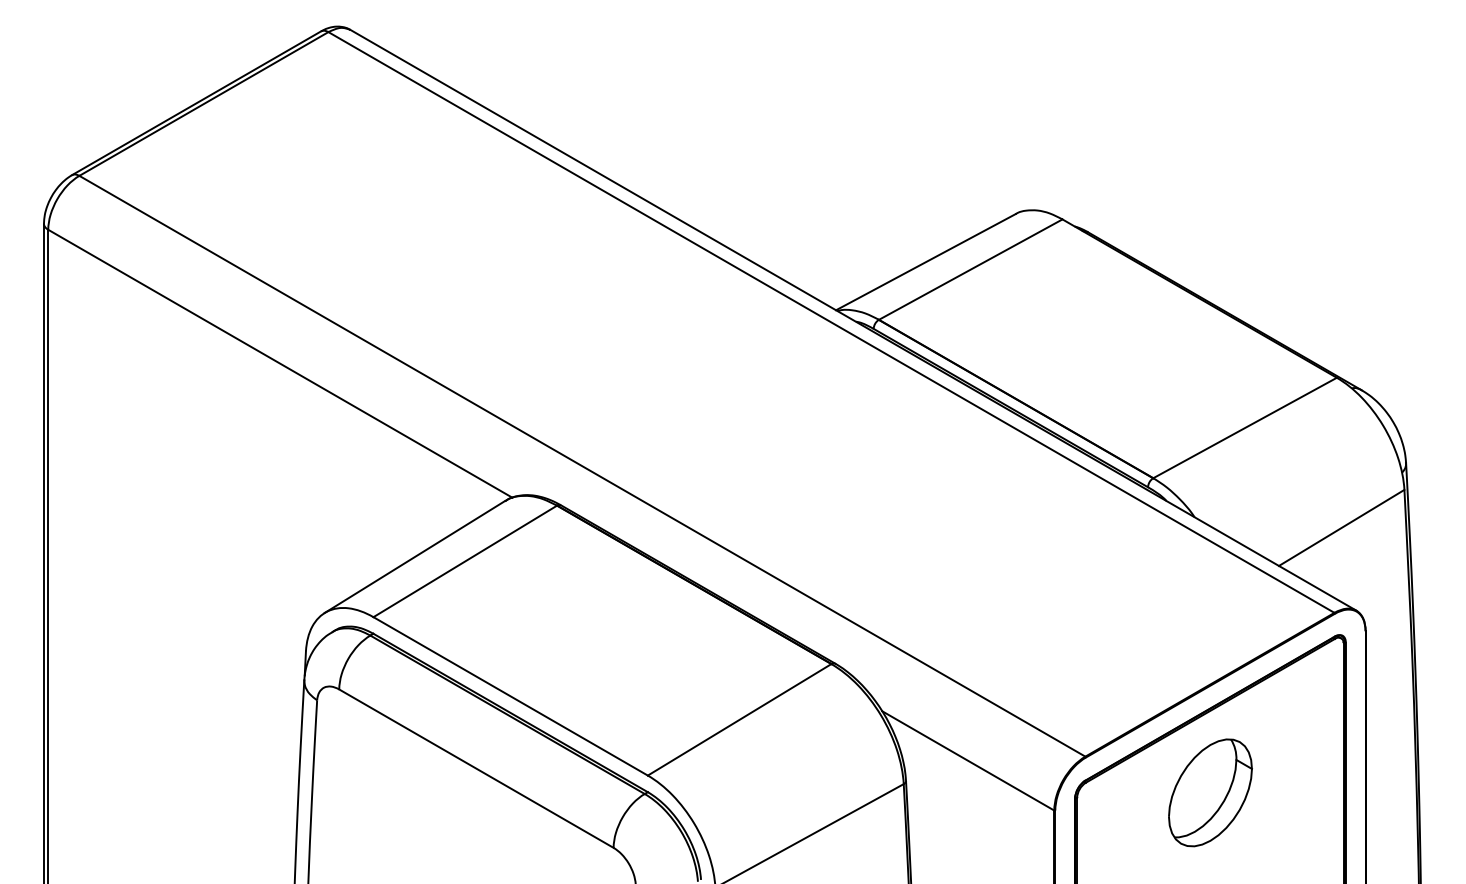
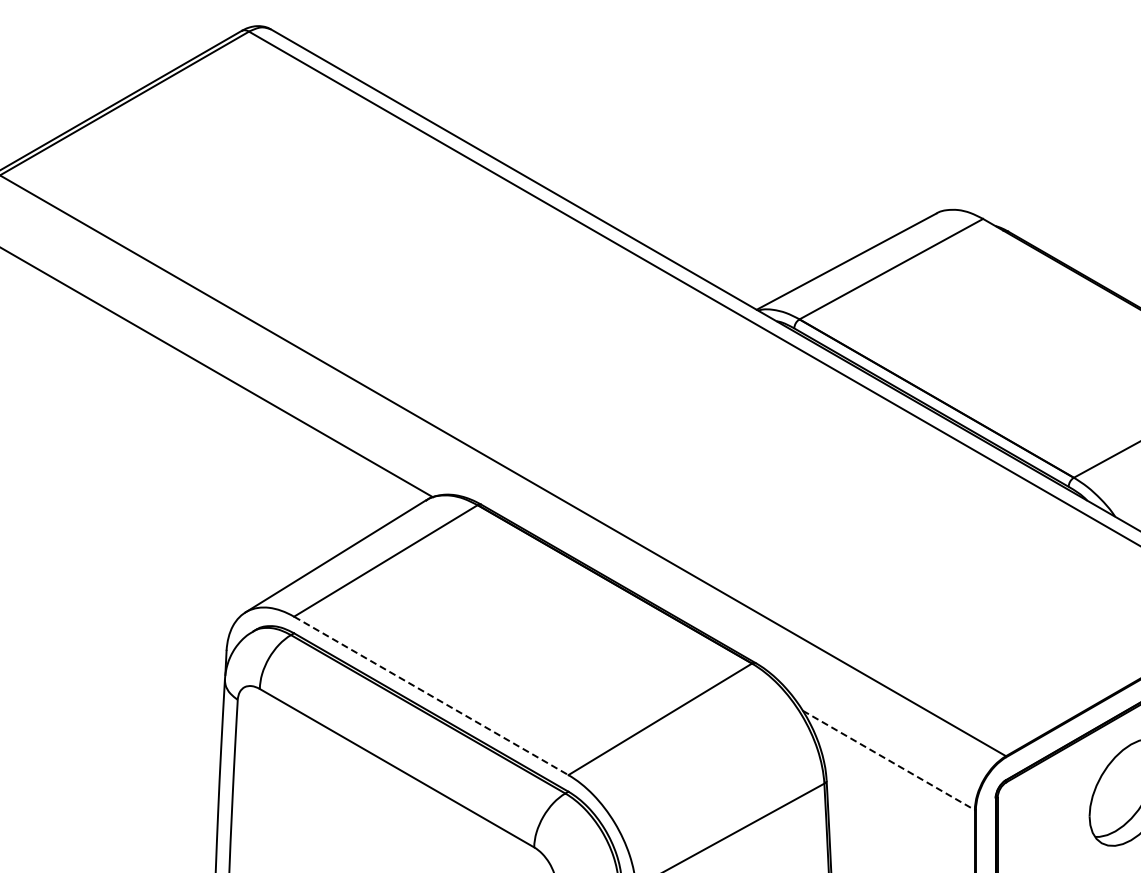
line: (511, 696) -> (432, 696), solid -> dashed
line: (968, 761) -> (889, 761), solid -> dashed

